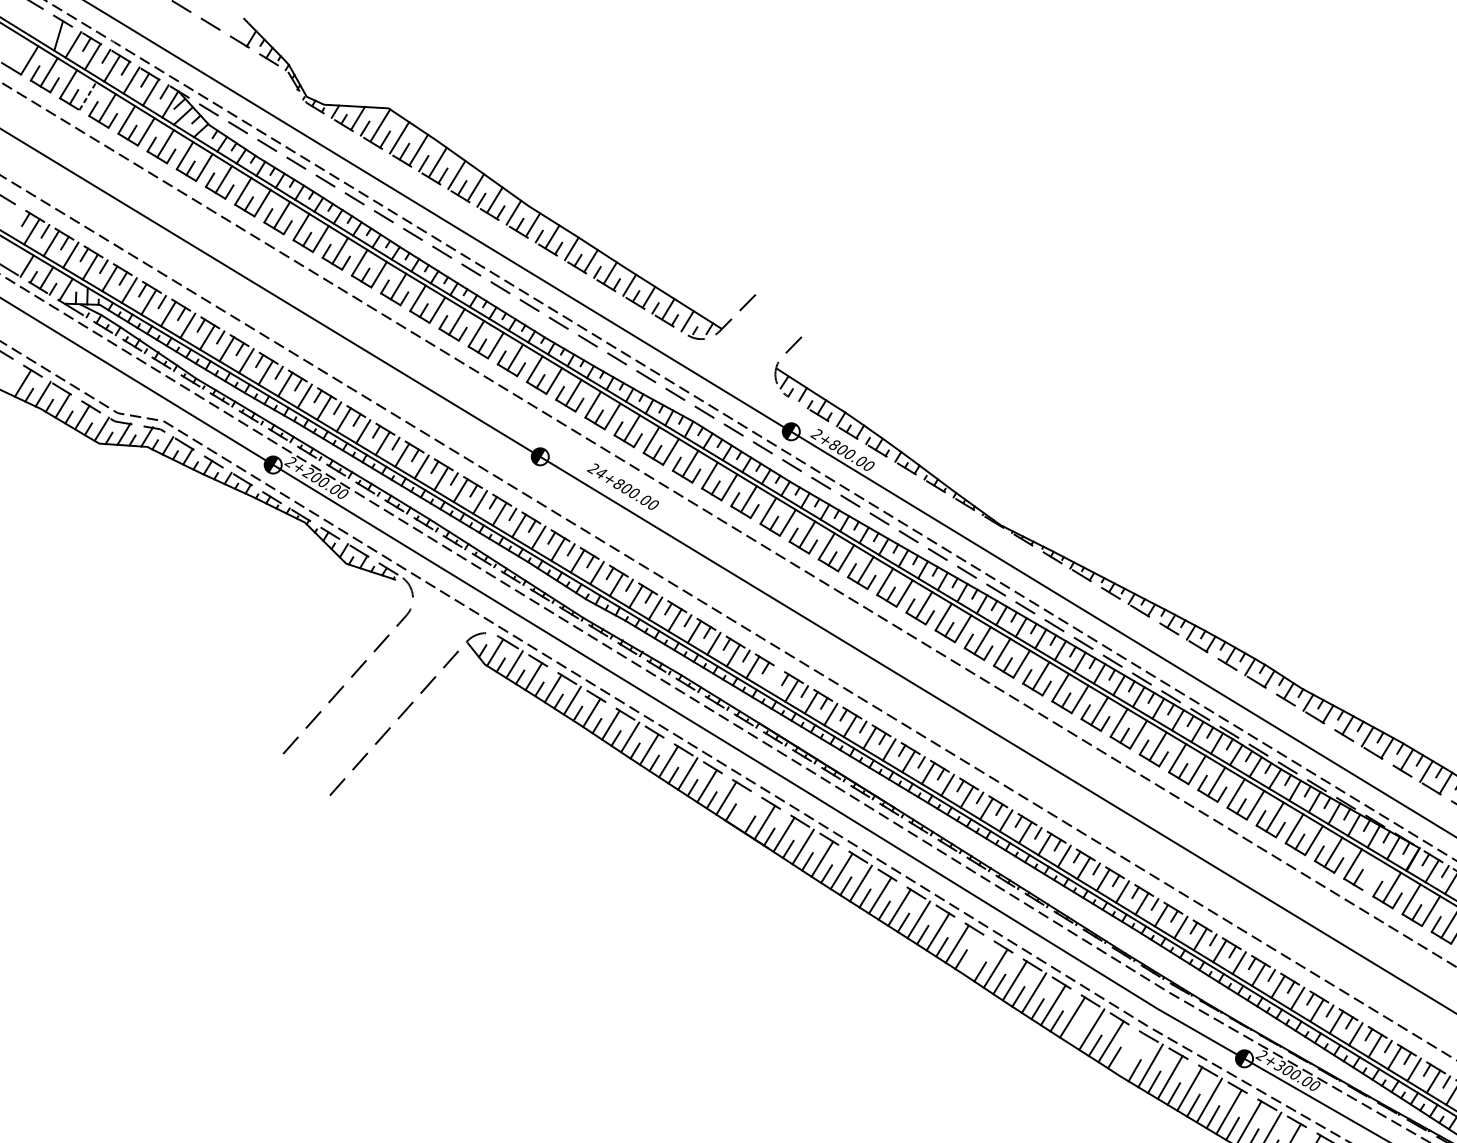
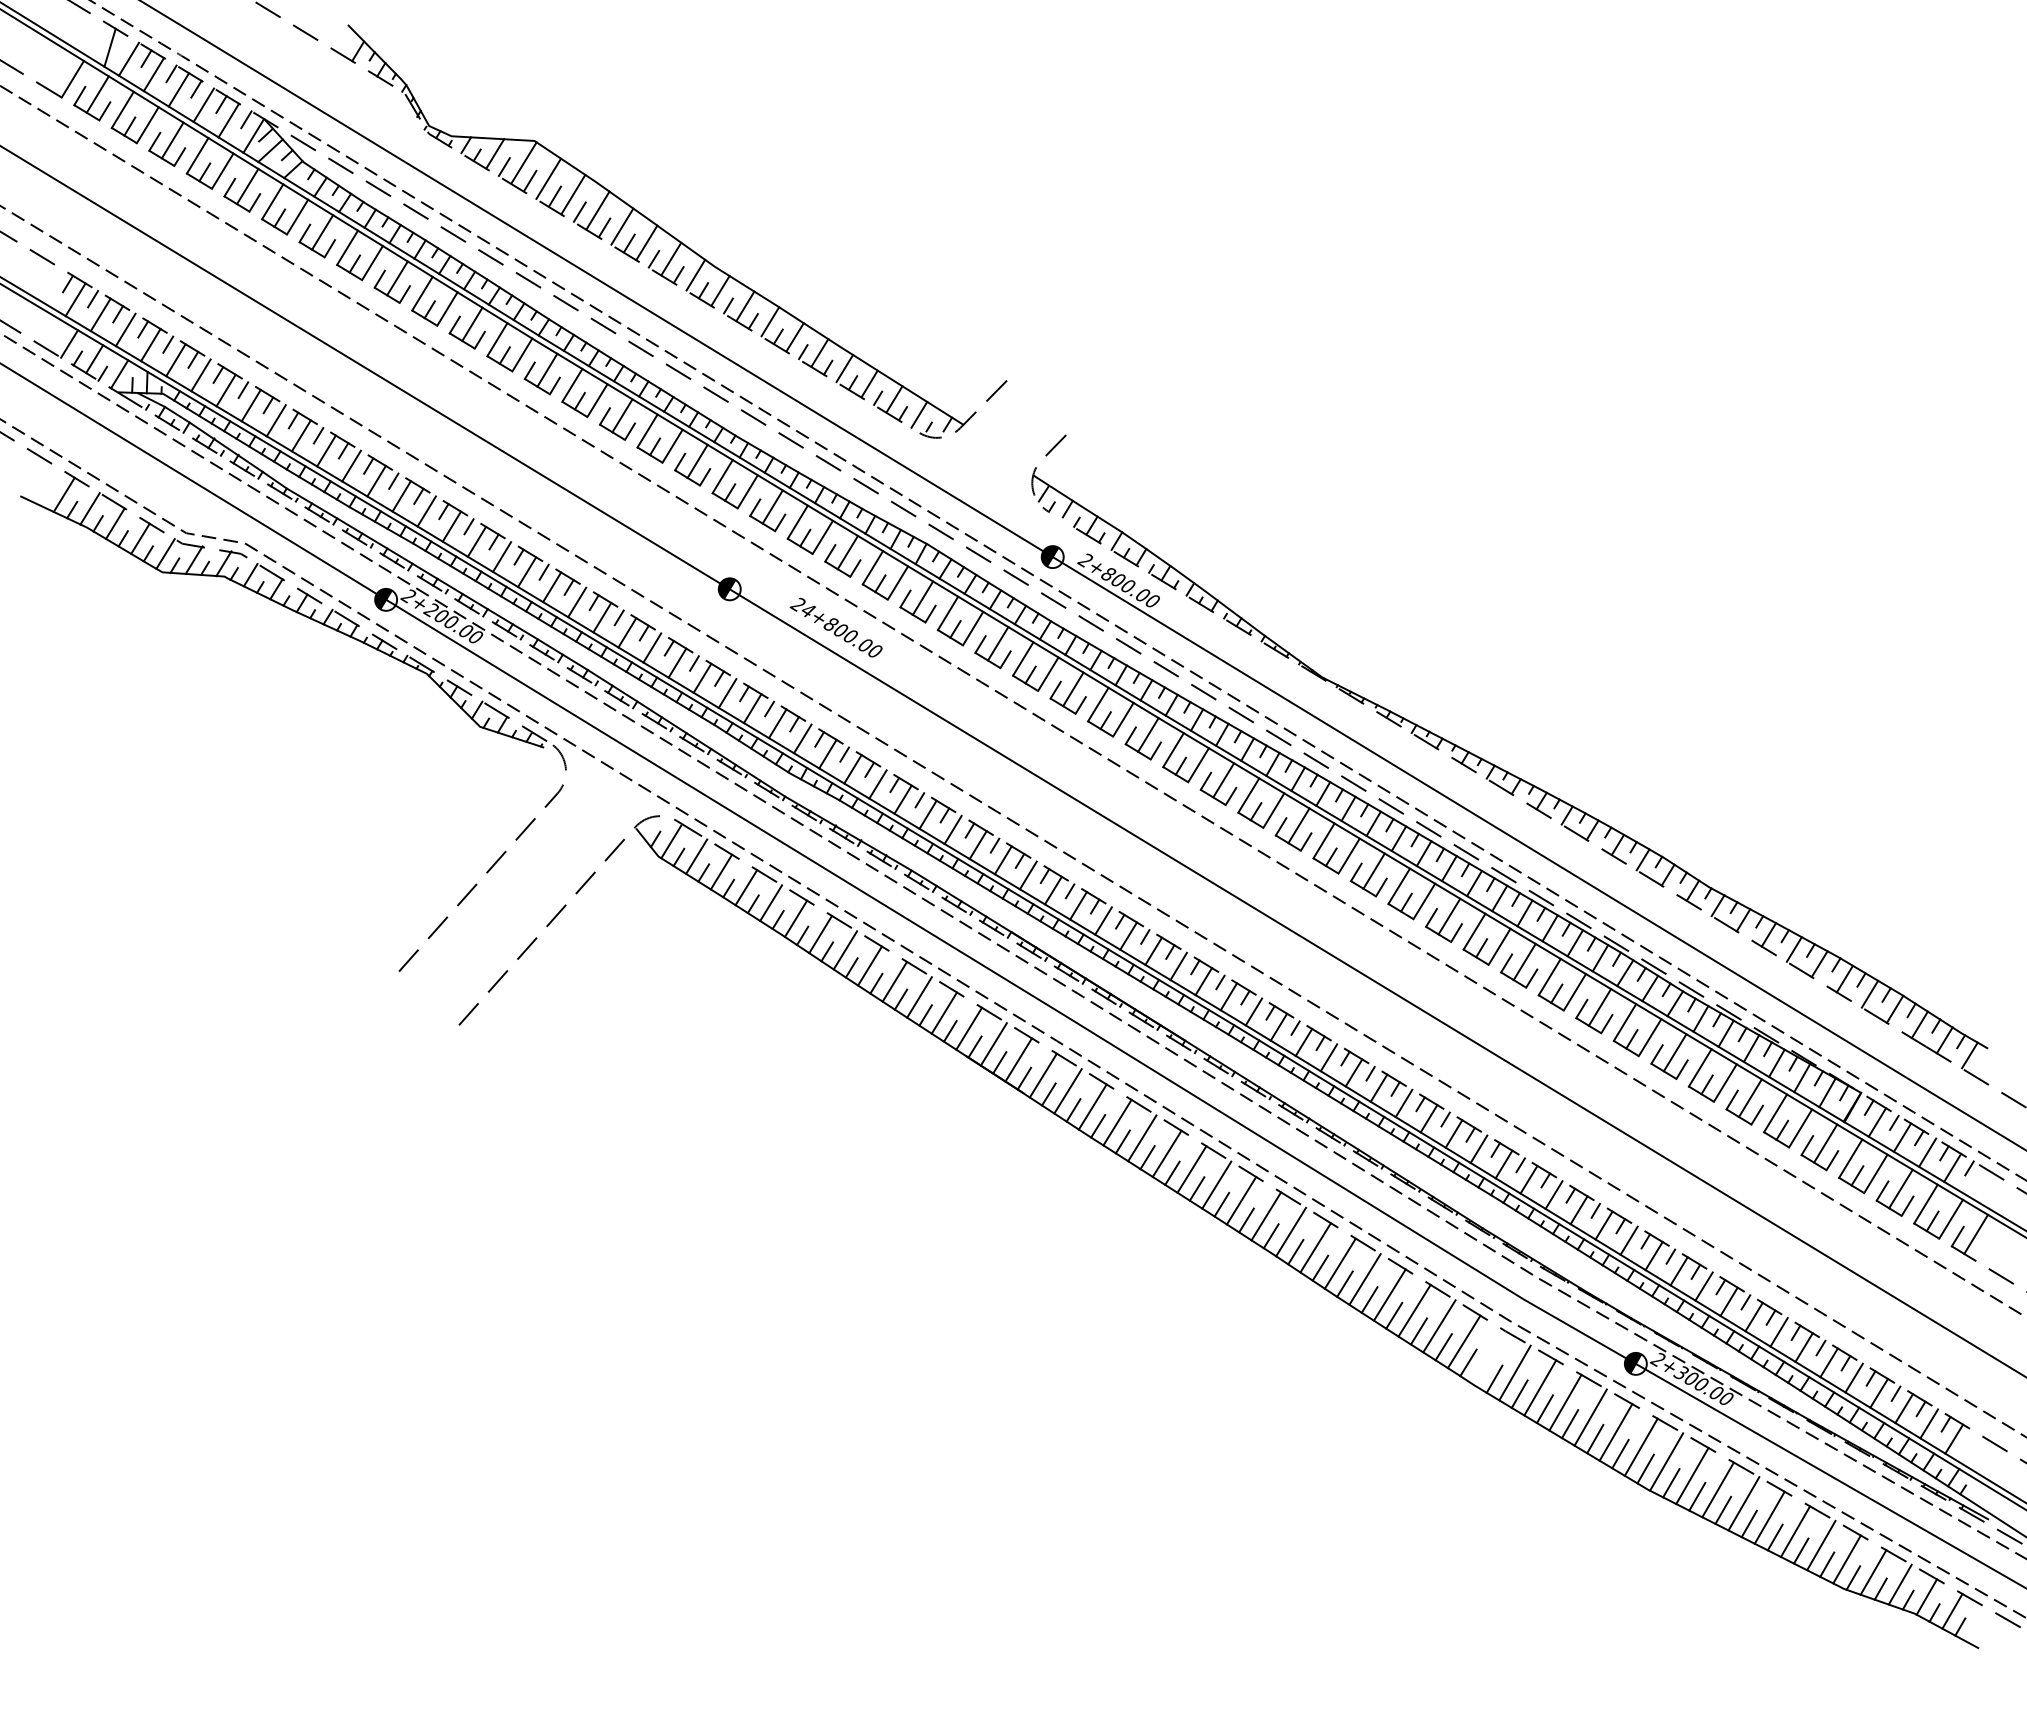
line: (88, 95) -> (148, 124), dashed -> solid
line: (771, 679) -> (1027, 875), added
line: (745, 810) -> (993, 1044), added
line: (1372, 875) -> (1800, 1128), added
line: (976, 955) -> (1291, 1231), added
line: (1075, 1033) -> (1418, 1331), added

